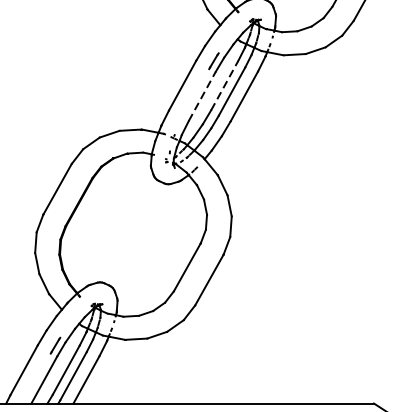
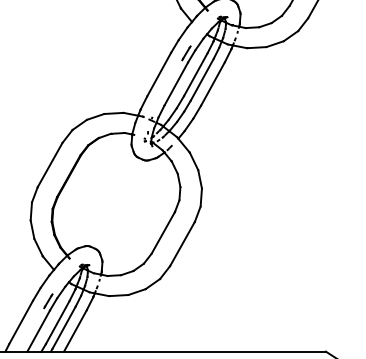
line: (224, 85) -> (195, 74), dashed -> solid
line: (202, 95) -> (176, 83), dashed -> solid

